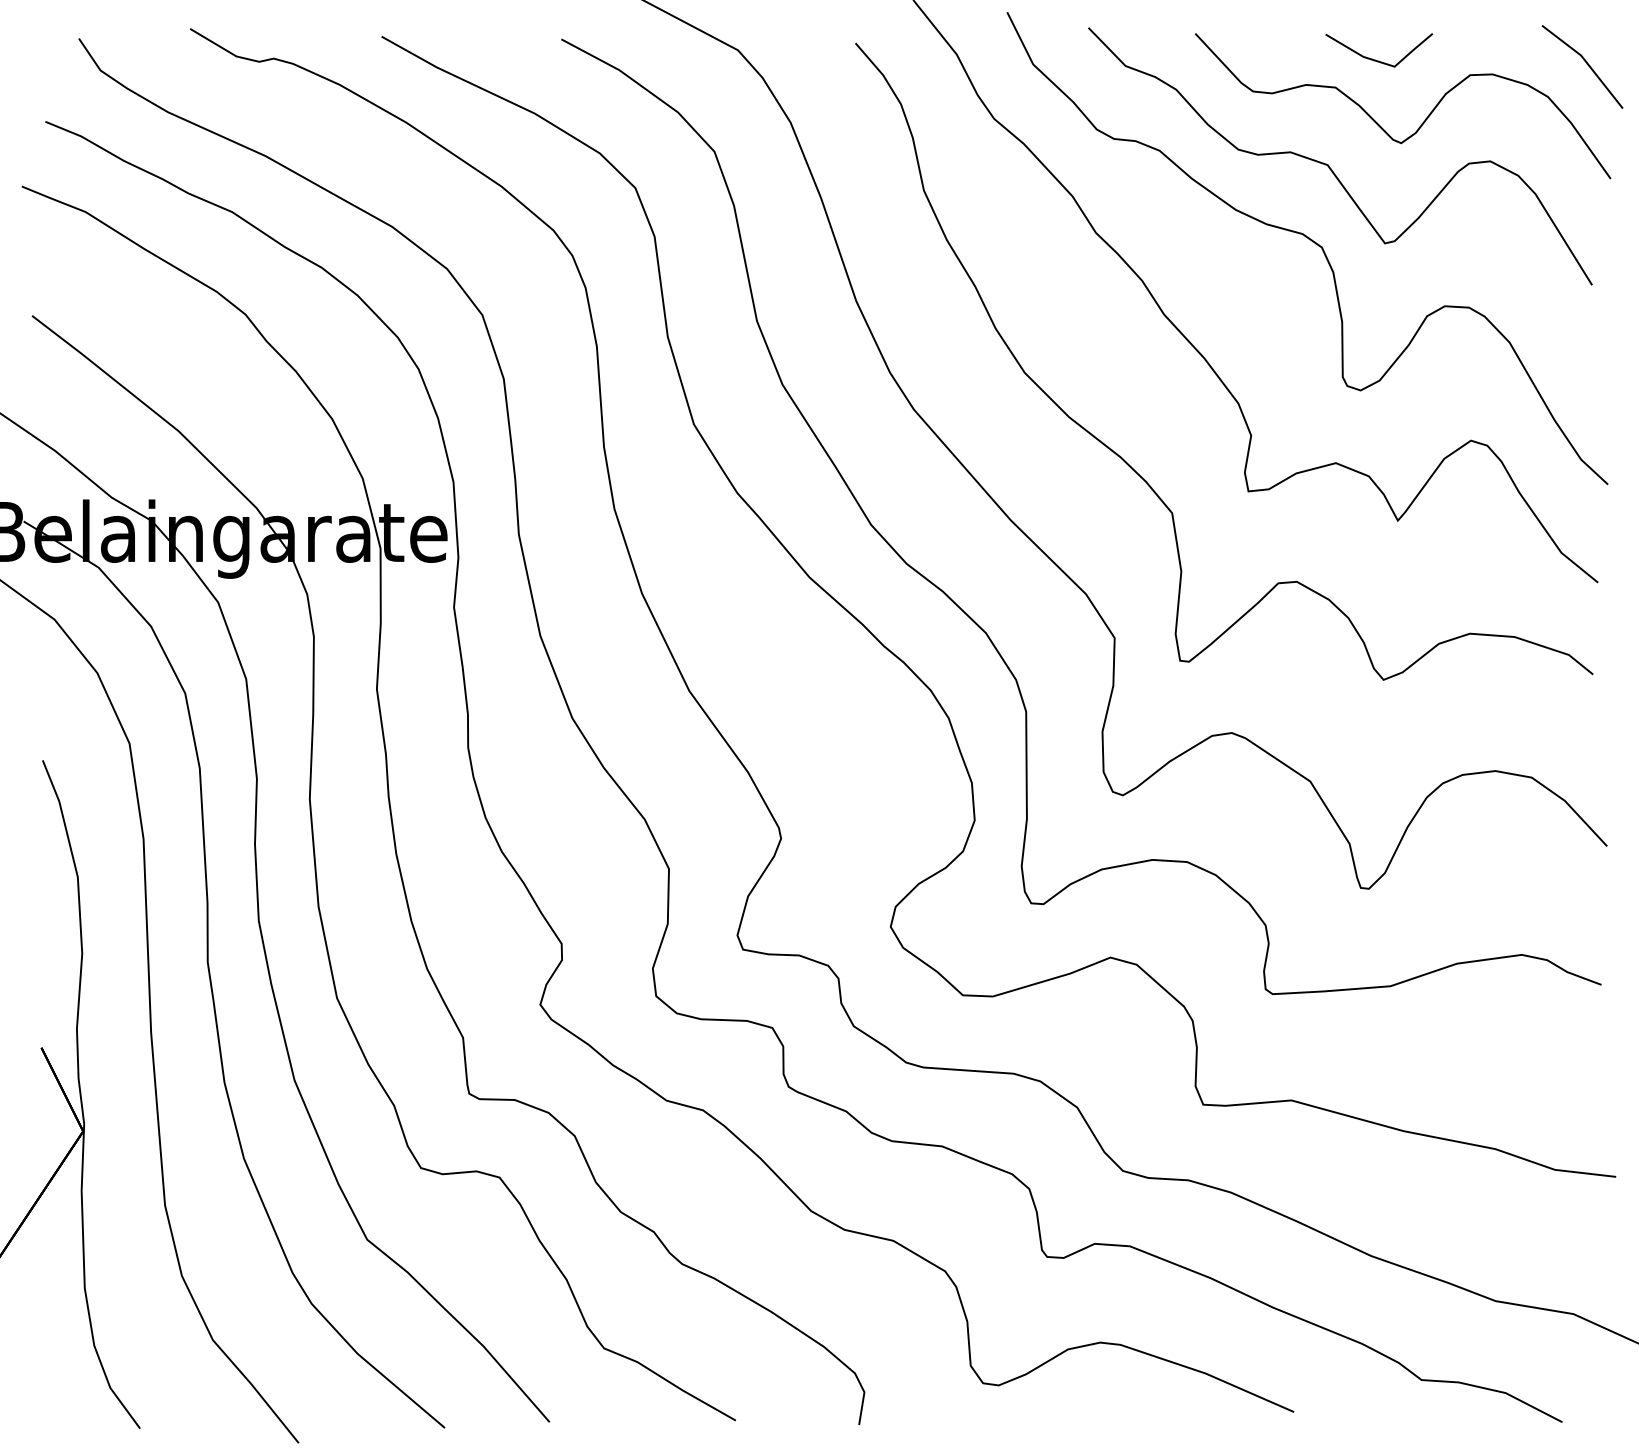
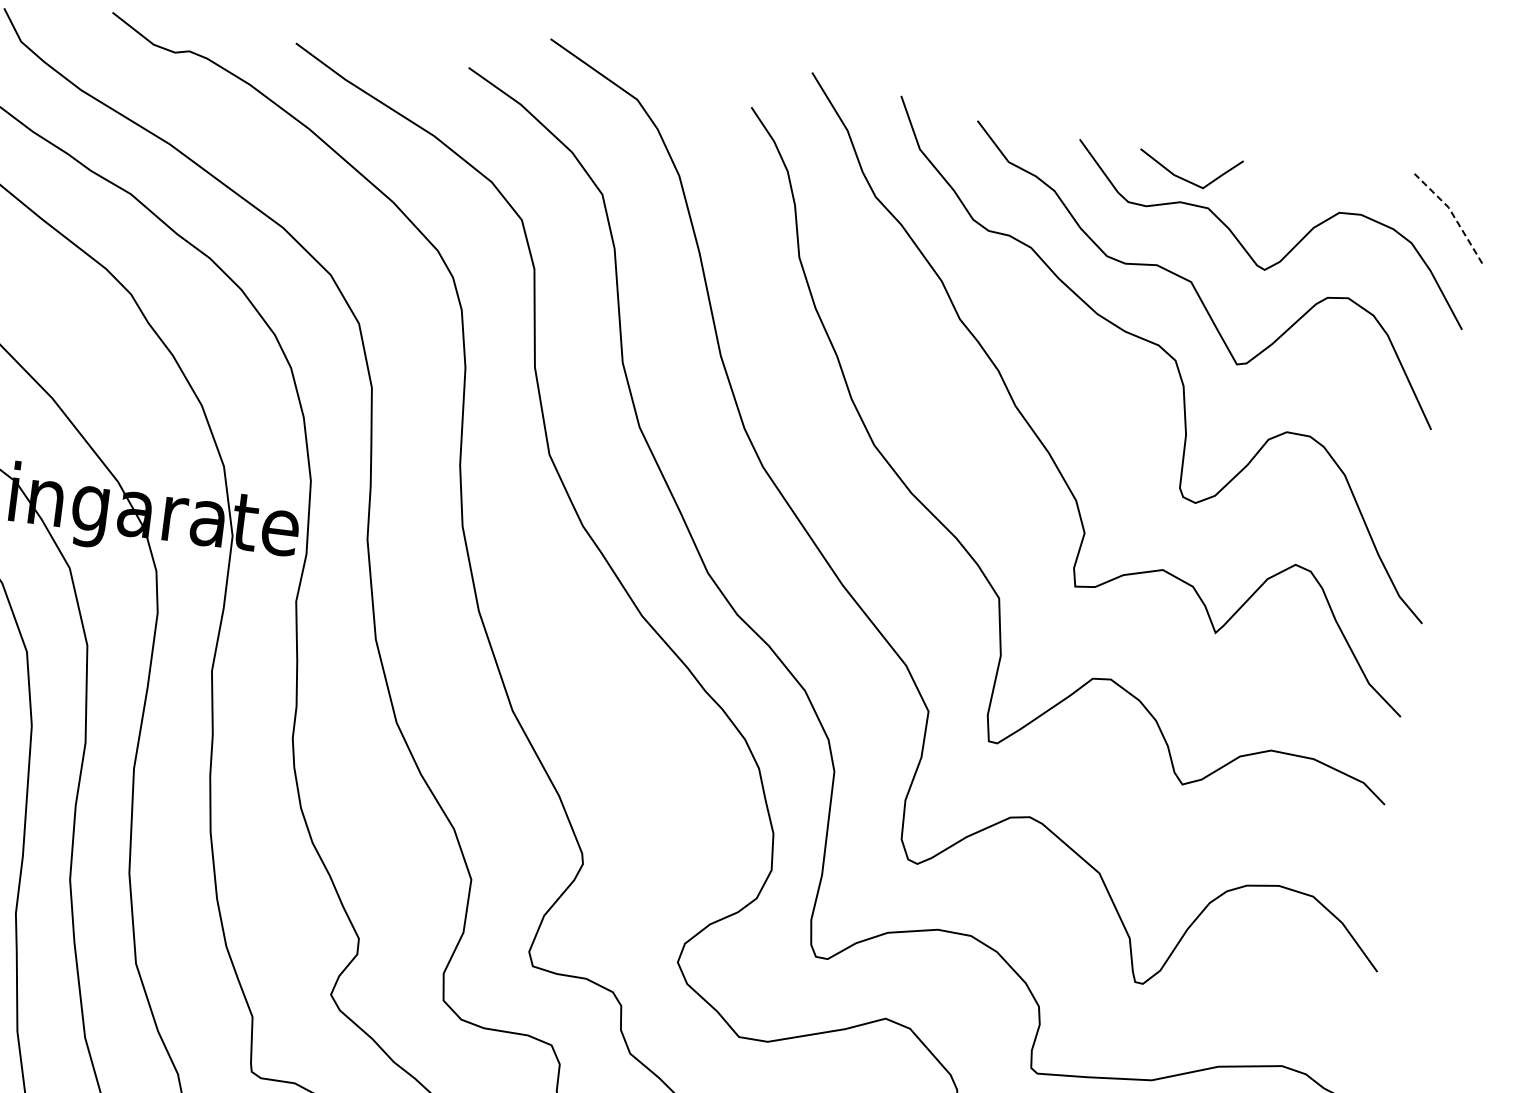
line: (1375, 59) -> (1185, 179), moved
line: (1586, 61) -> (1452, 213), solid -> dashed

